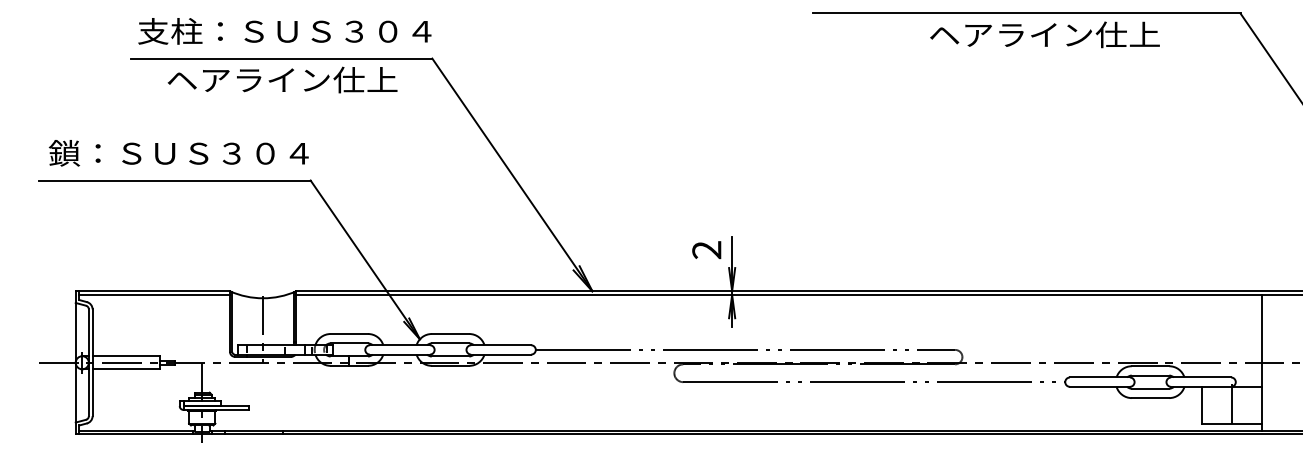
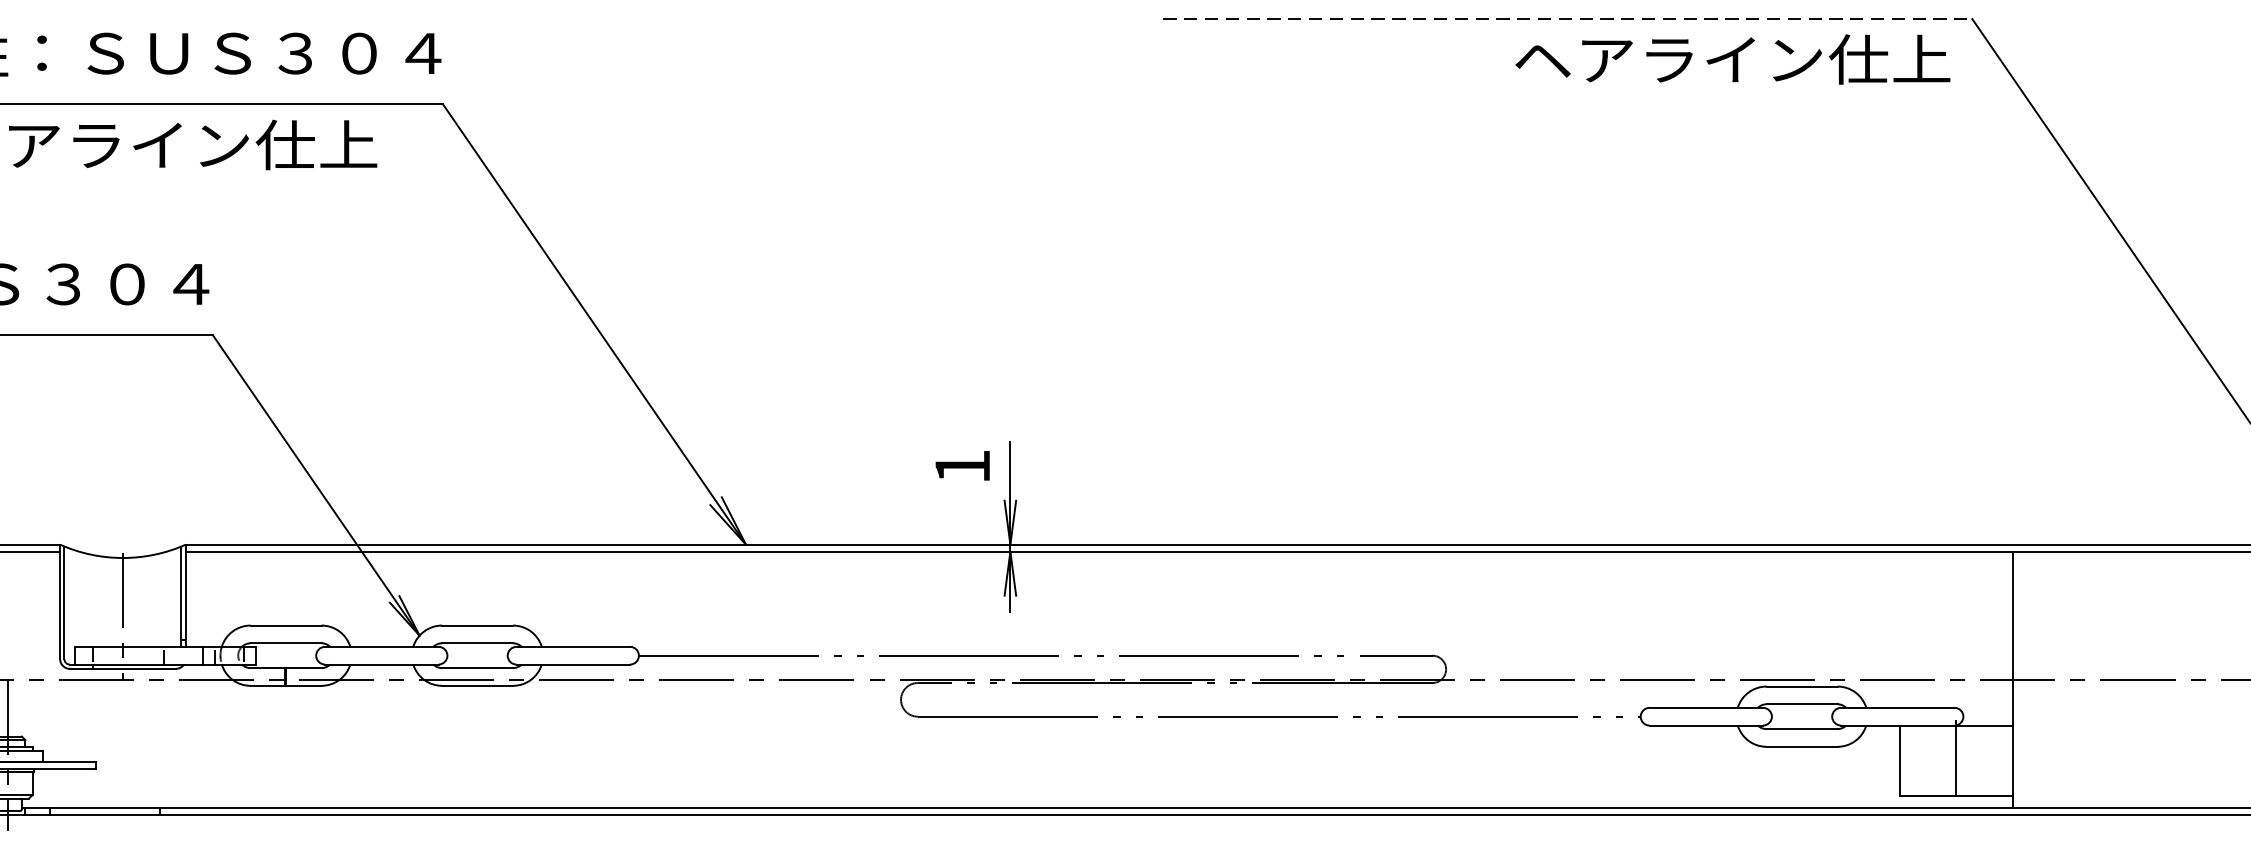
line: (1026, 13) -> (1567, 19), solid -> dashed
text: (1044, 34) -> (1731, 58), moved
text: (706, 250) -> (961, 467), 2 -> 1

